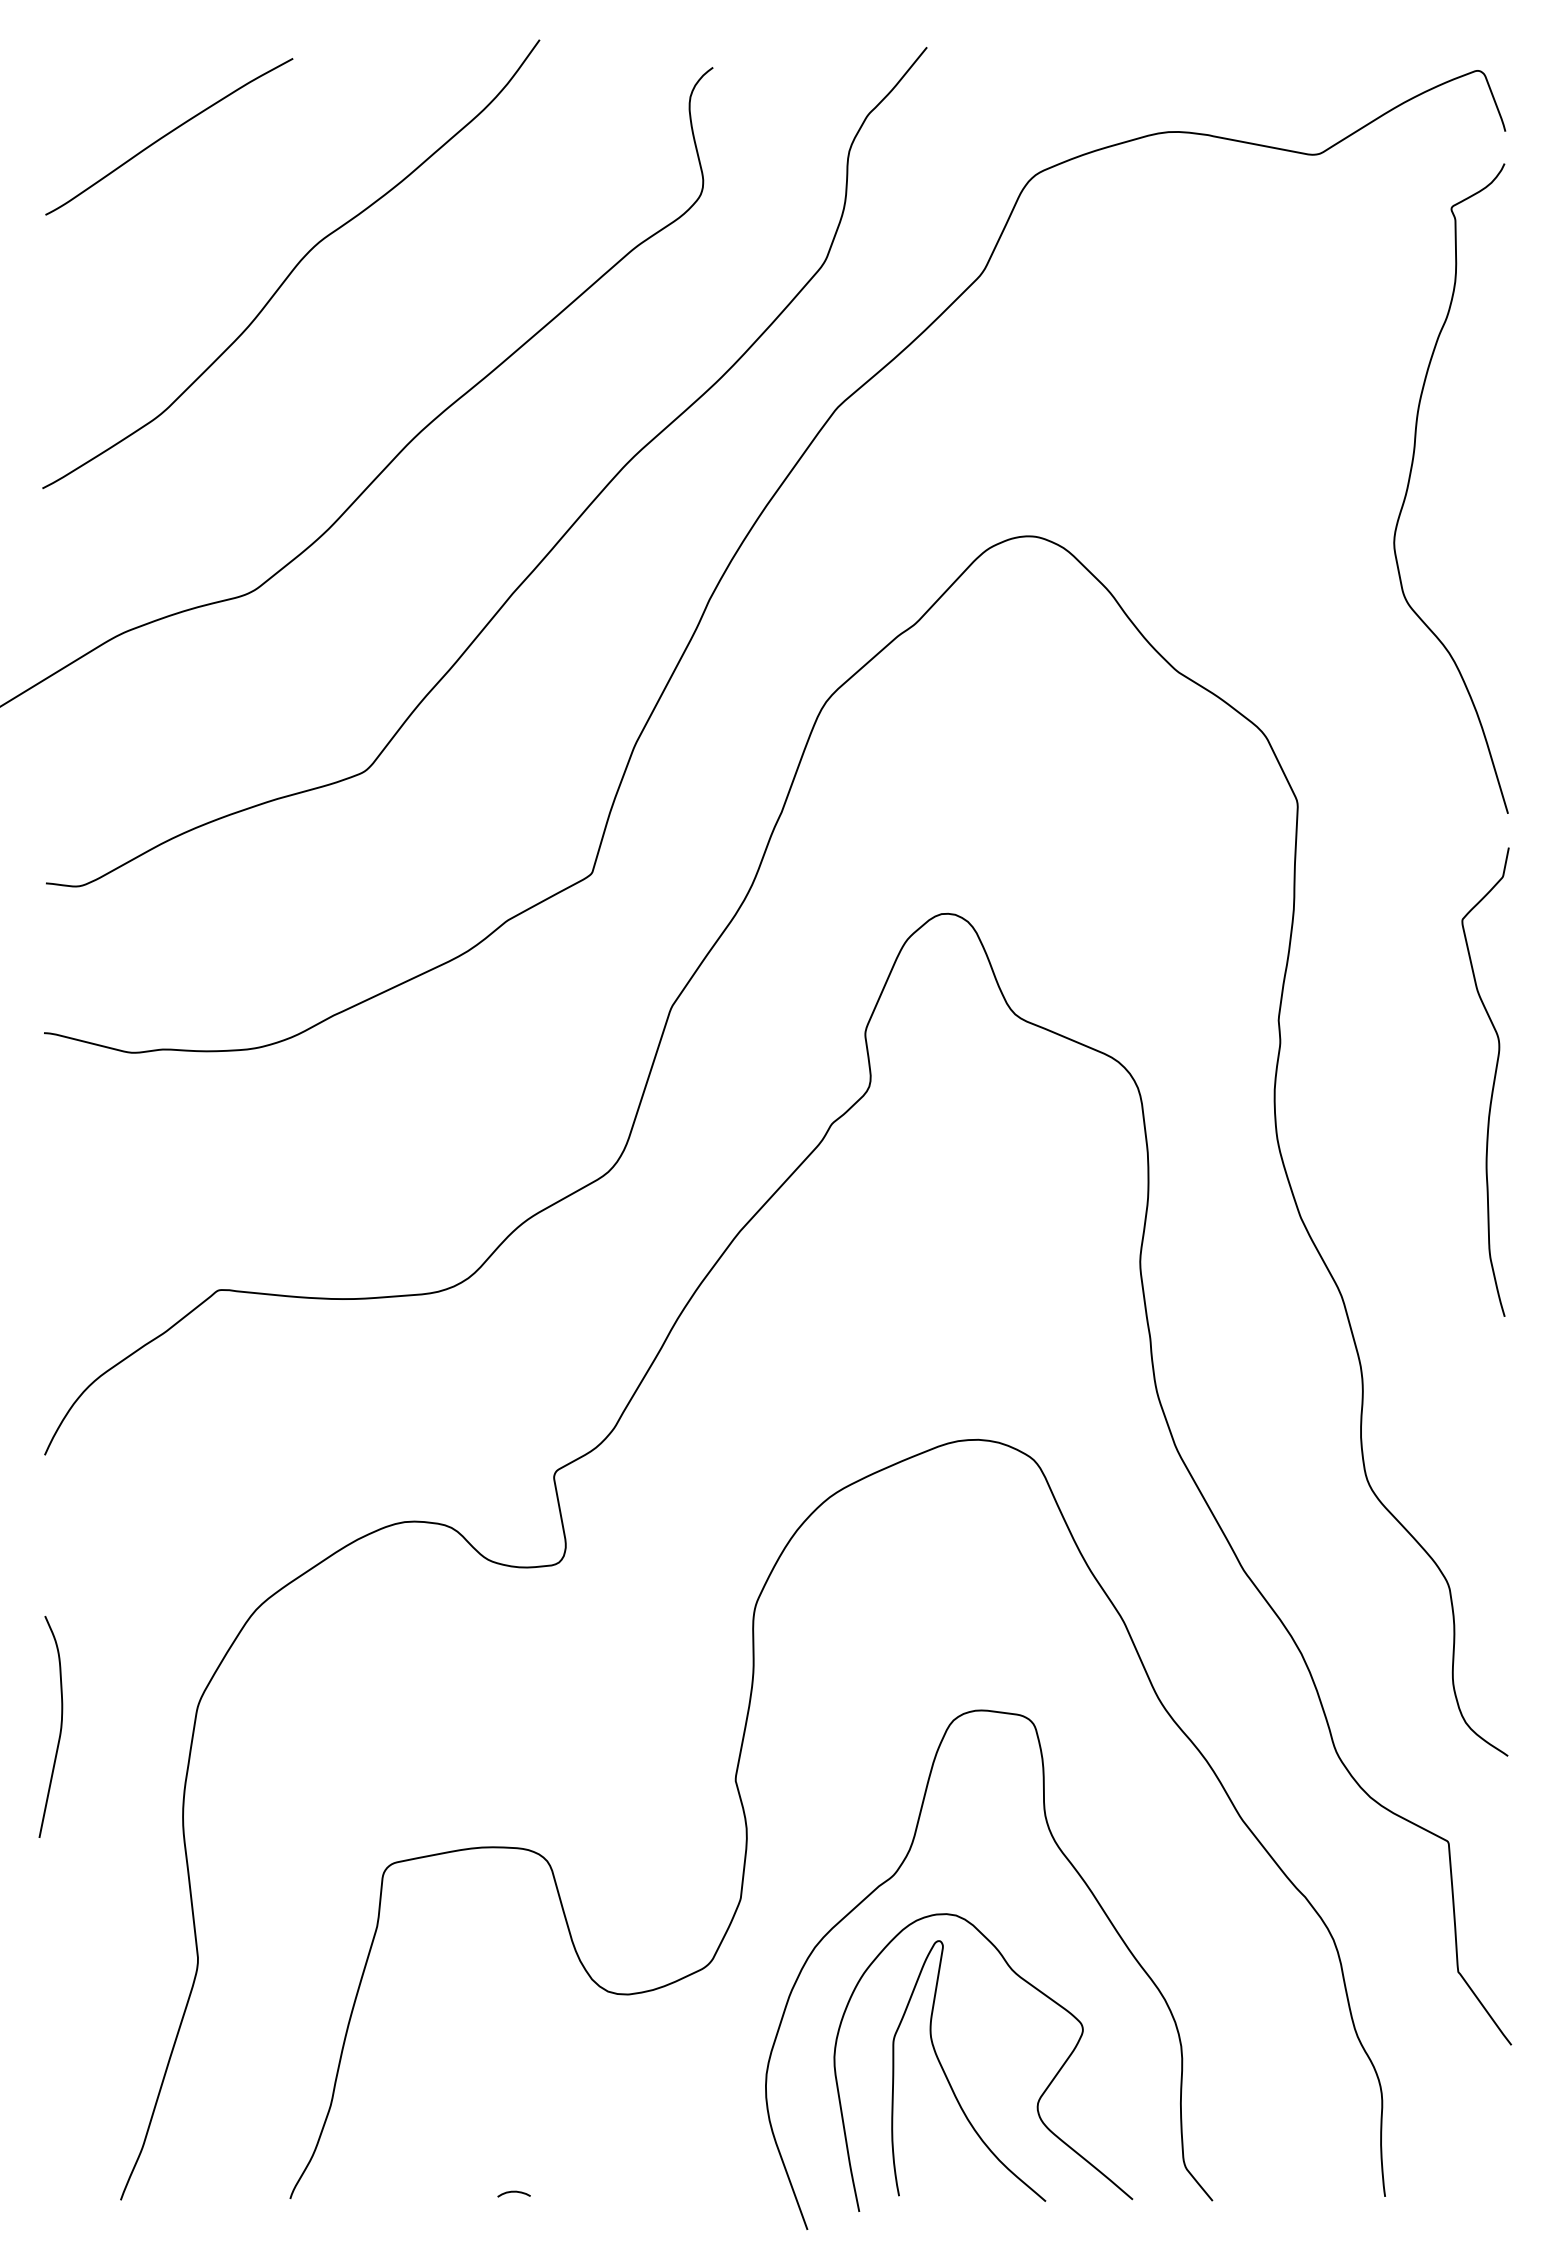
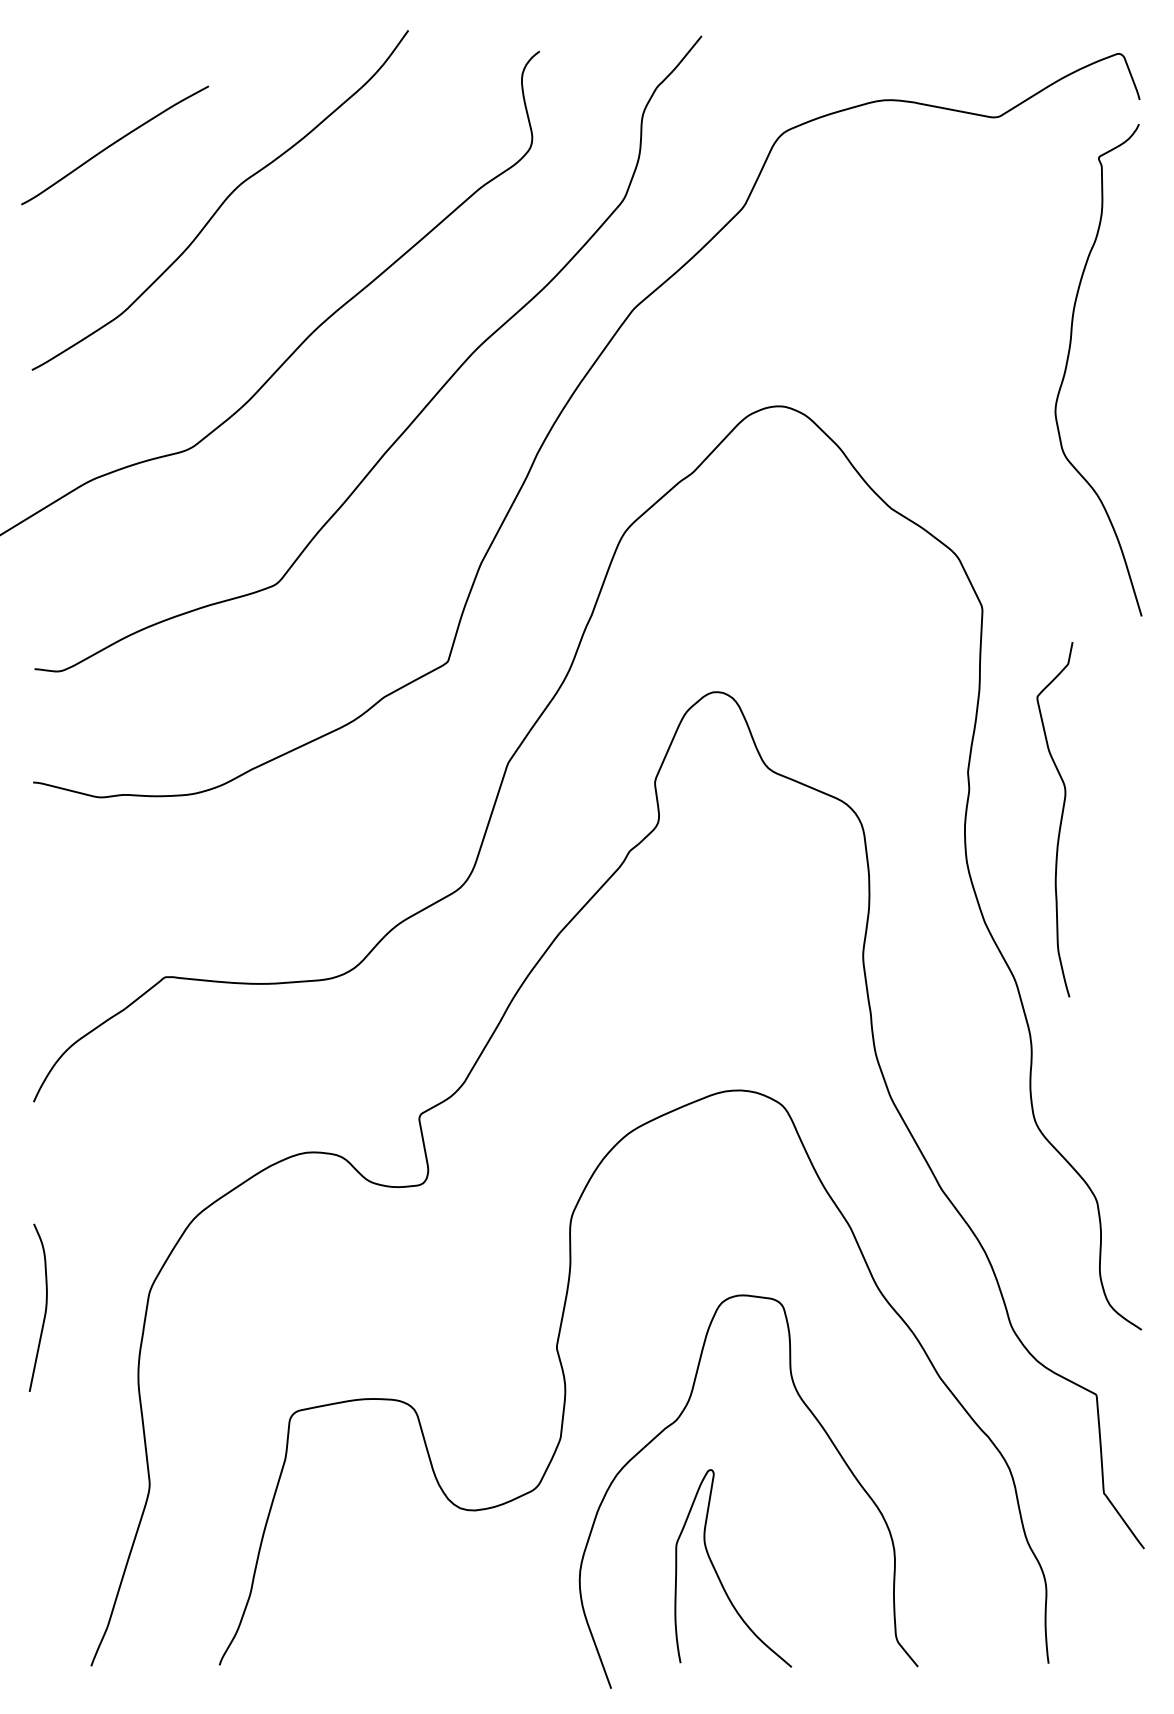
curve: (168, 134) -> (114, 143), moved
curve: (1492, 1084) -> (1060, 821), moved
curve: (1040, 2095) -> (787, 1586), removed
curve: (513, 2192) -> (388, 1660), removed

